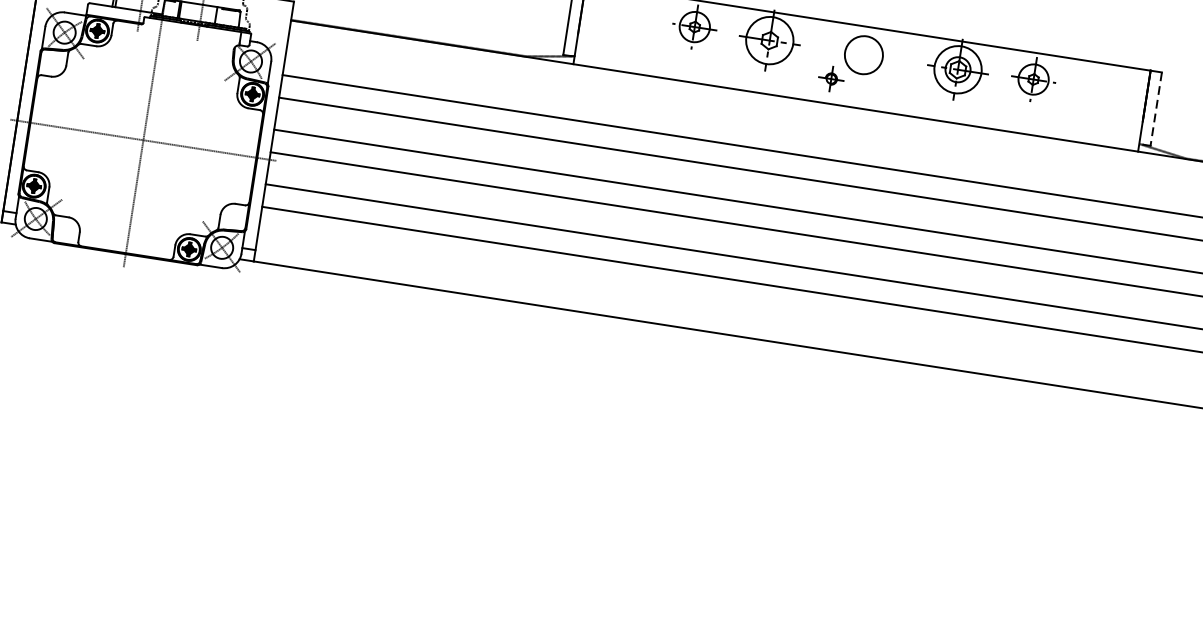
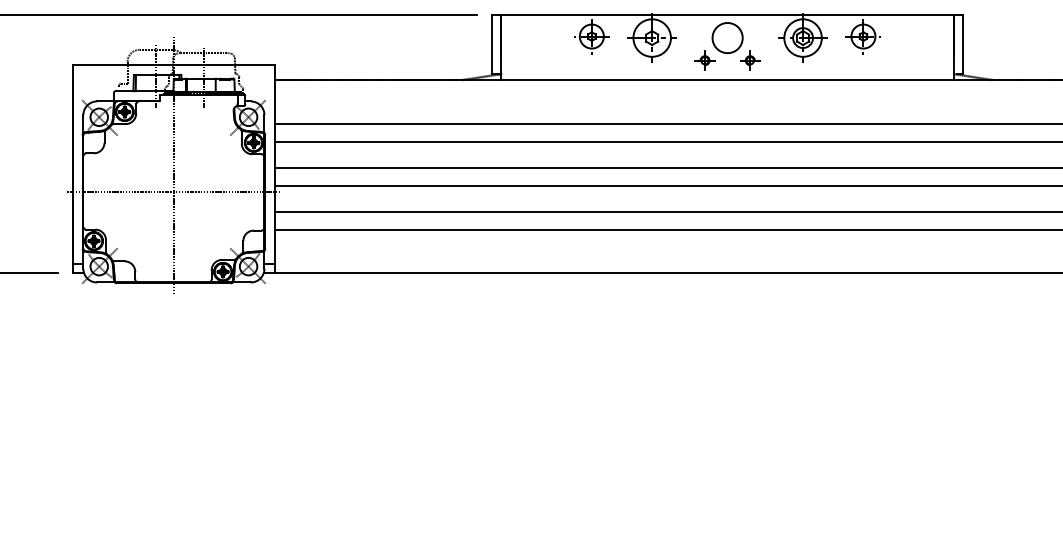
part: (888, 87) -> (750, 60), added
line: (1156, 110) -> (963, 45), dashed -> solid

